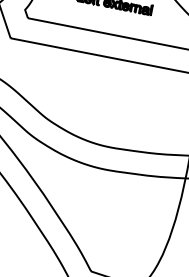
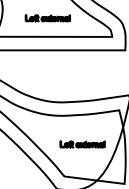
part: (131, 224) -> (82, 144), added

